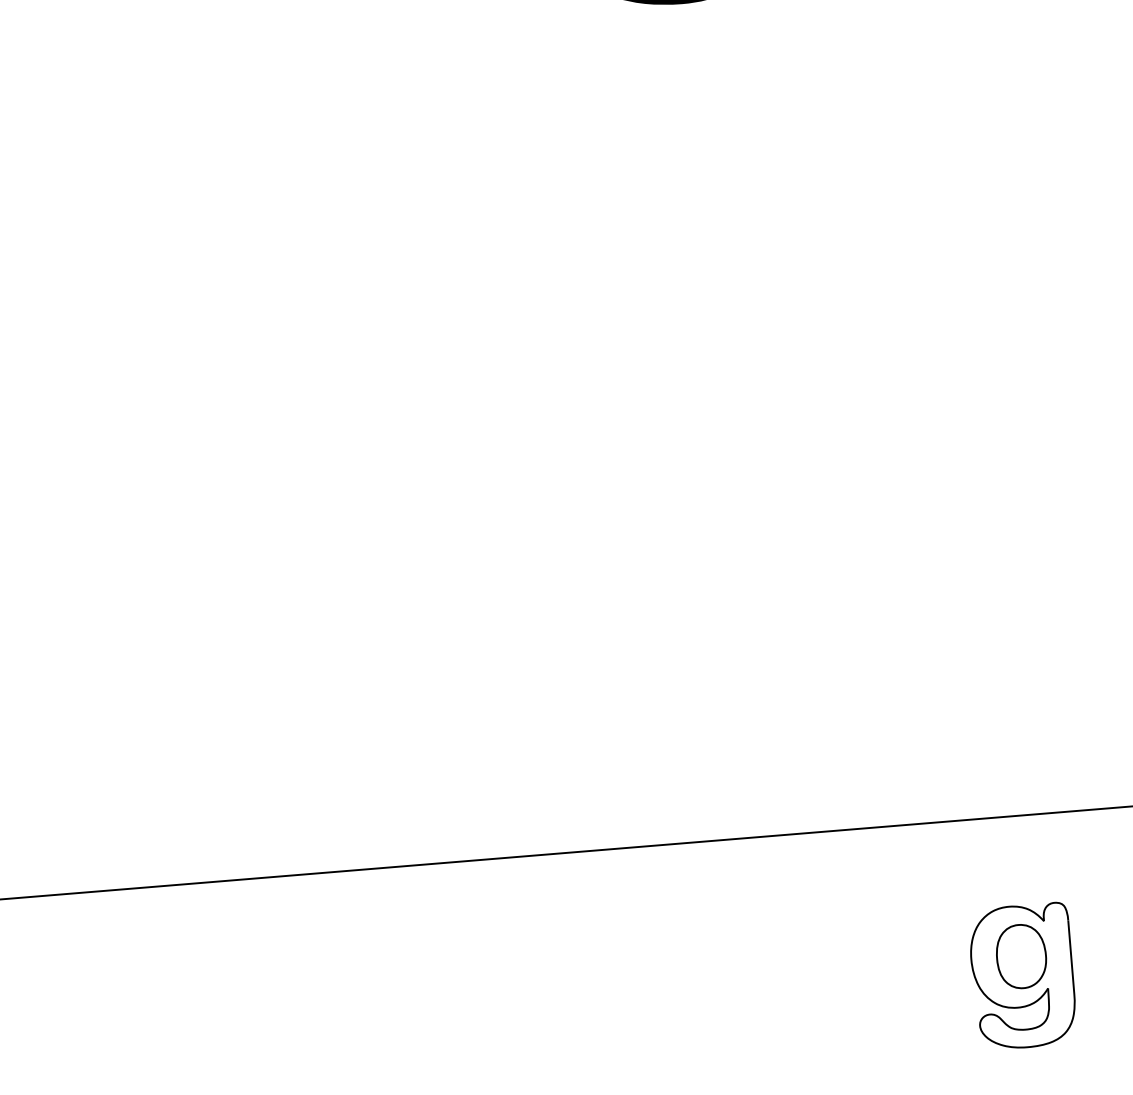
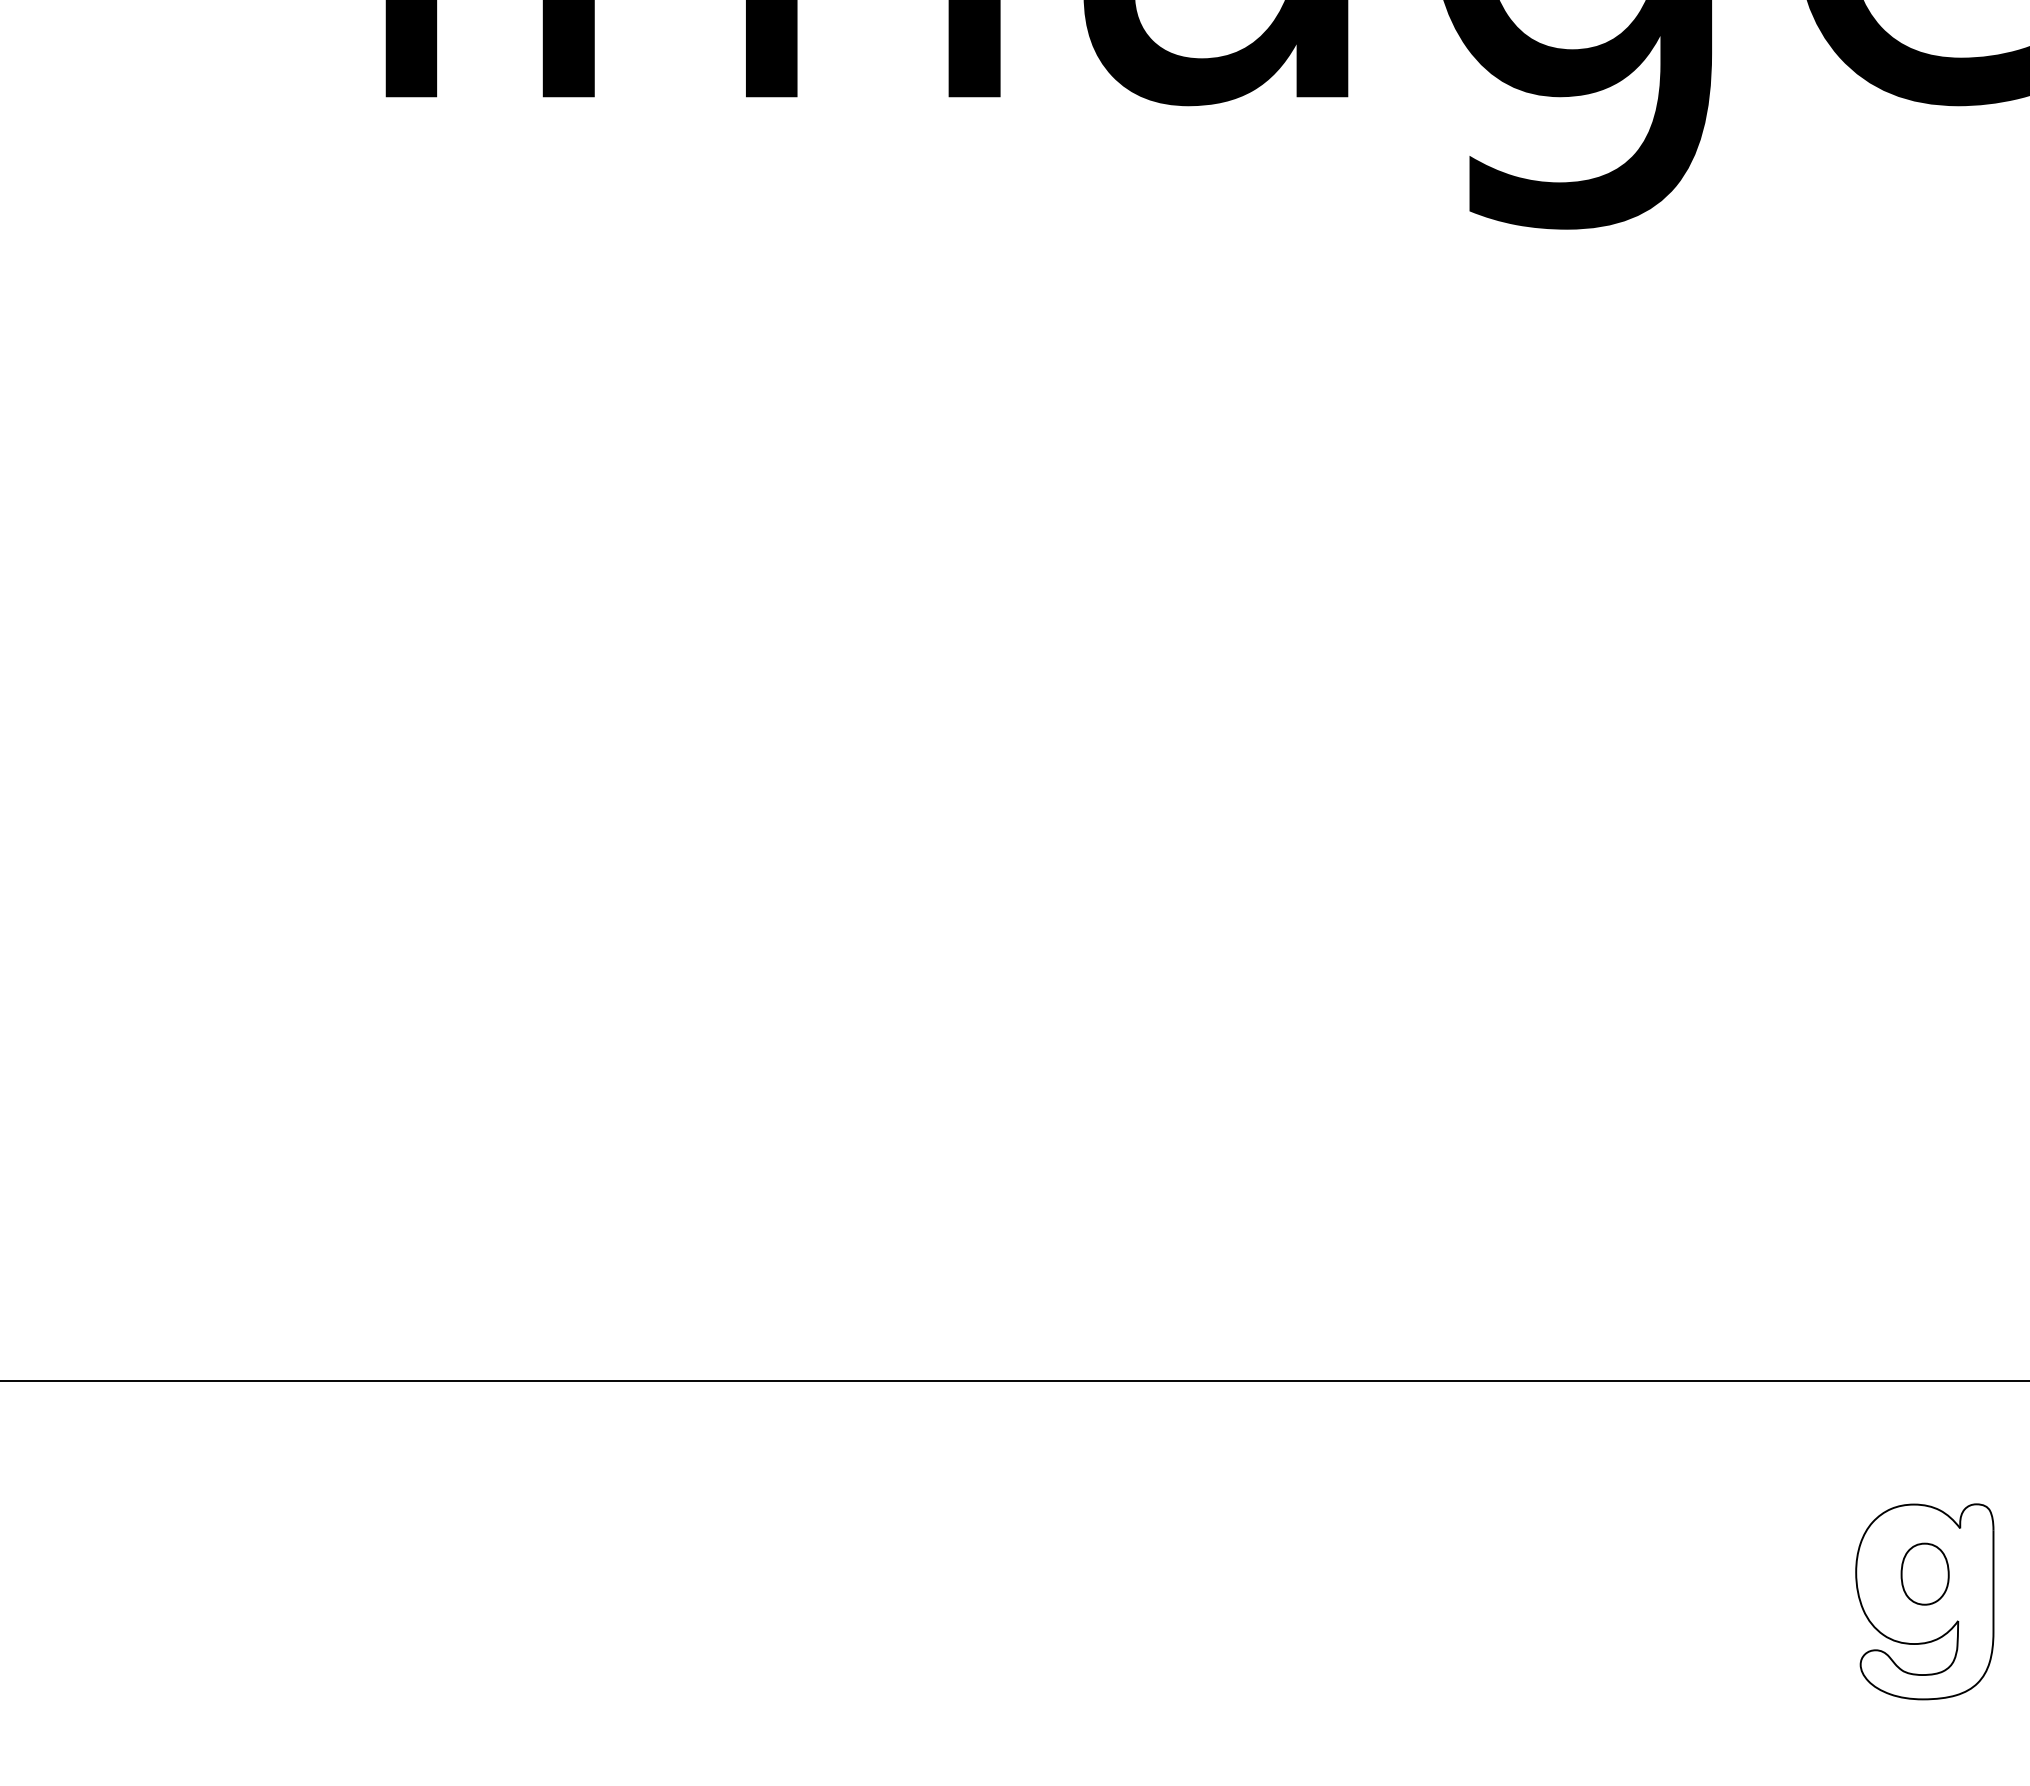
part: (1020, 956) -> (1924, 1573), size x0.7

